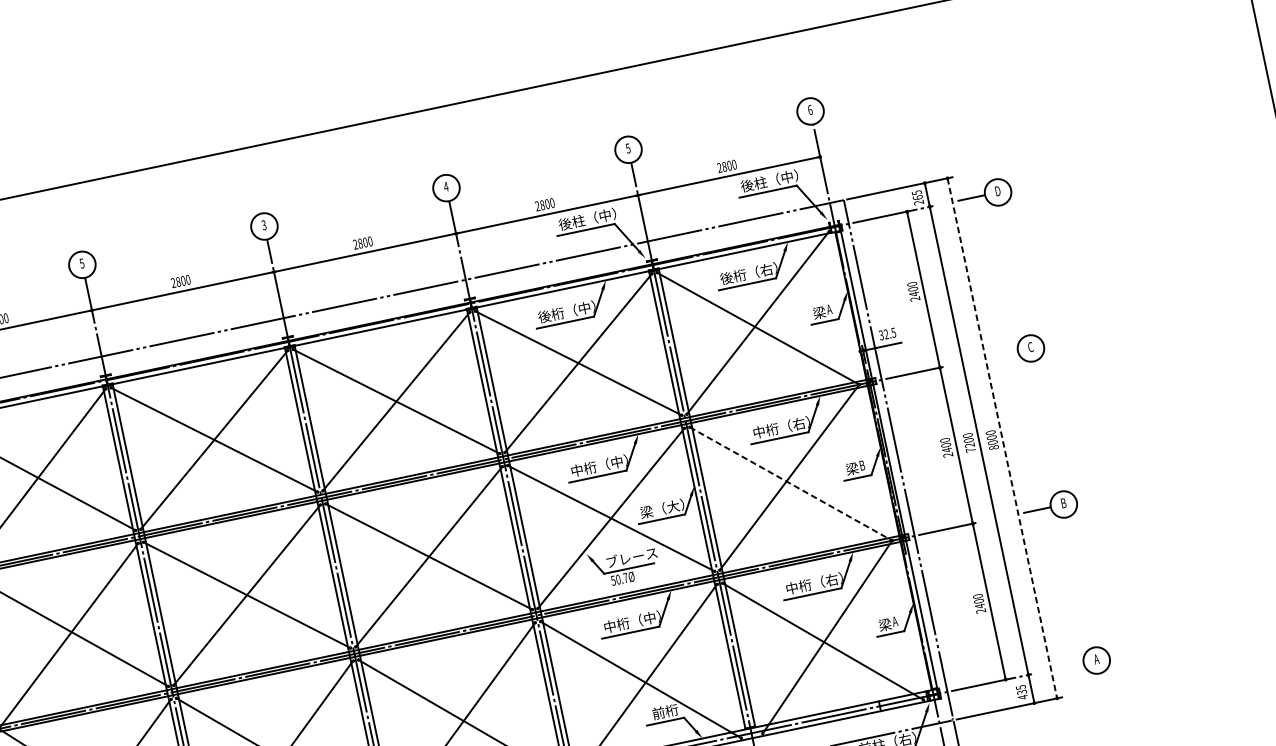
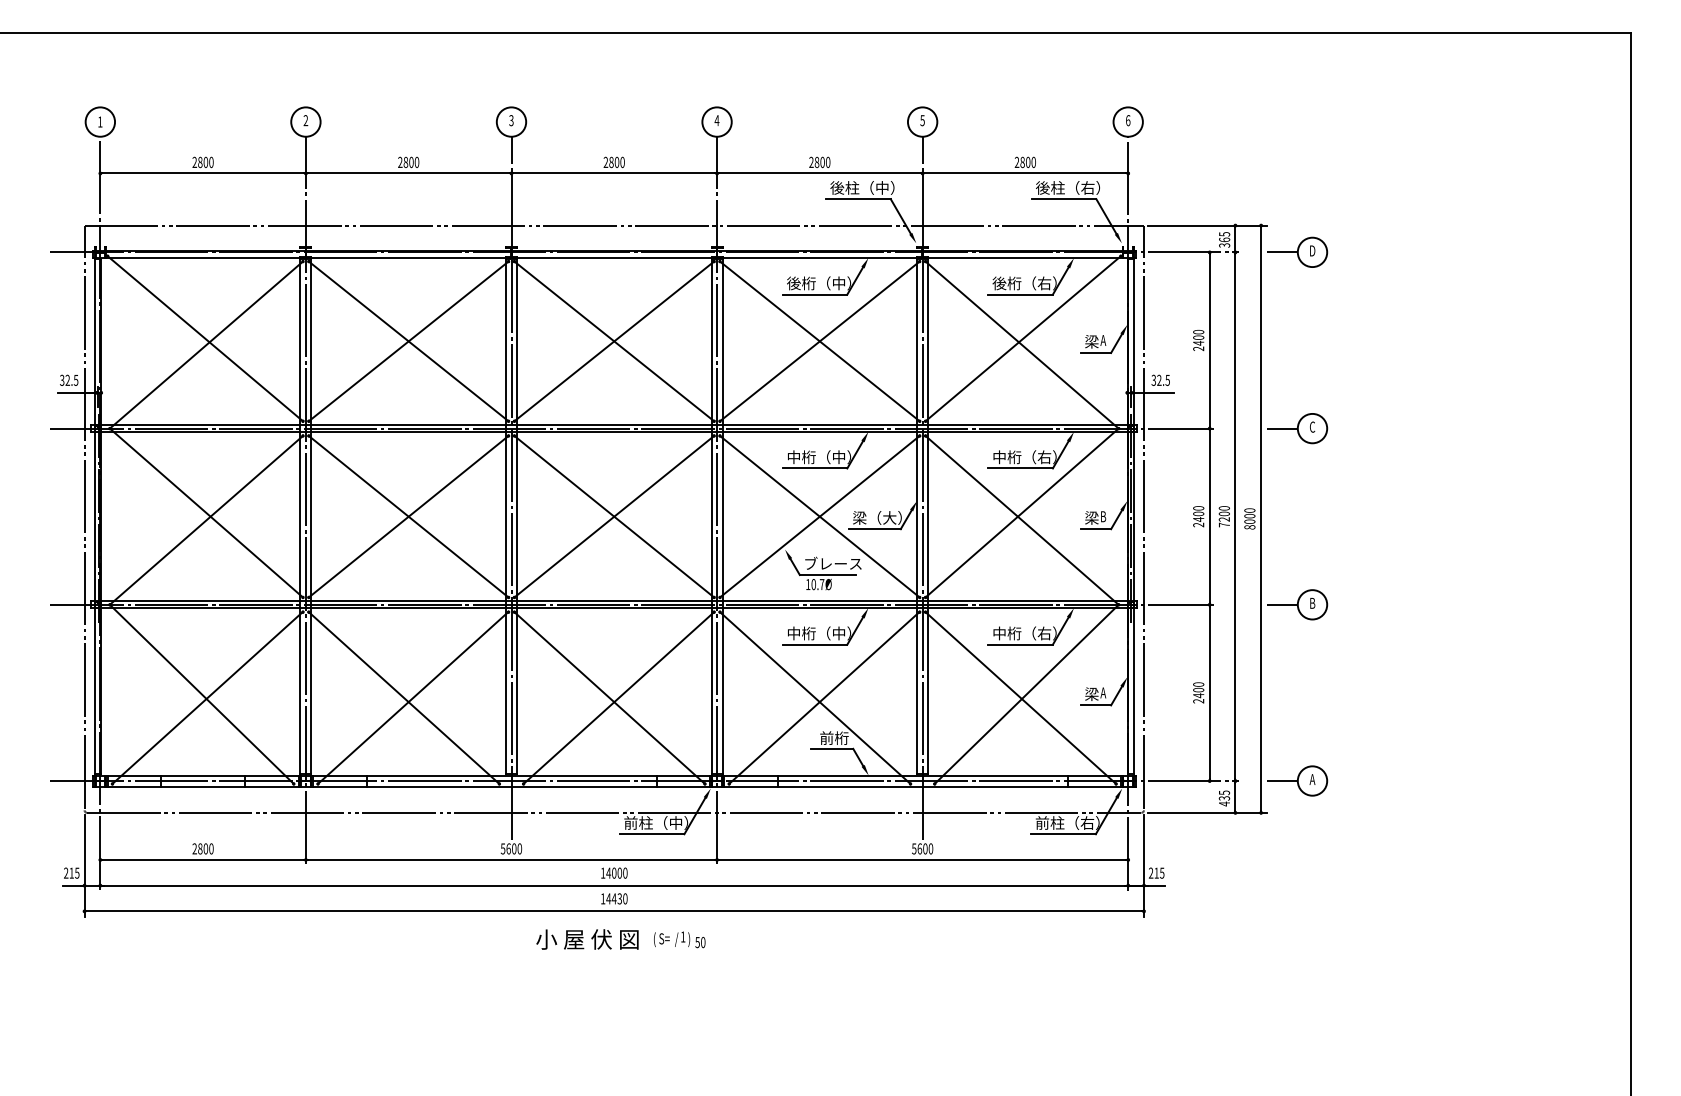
text: (786, 176) -> (1087, 187), 後柱（中） -> 後柱（右）
text: (918, 202) -> (1224, 245), 265 -> 365
text: (81, 263) -> (305, 120), 5 -> 2
line: (1003, 354) -> (1281, 428), added
line: (1002, 438) -> (1261, 519), dashed -> solid
line: (791, 483) -> (1022, 520), dashed -> solid
text: (612, 580) -> (807, 584), 50.7Ø -> 10.7Ø
line: (1069, 666) -> (1281, 781), added

